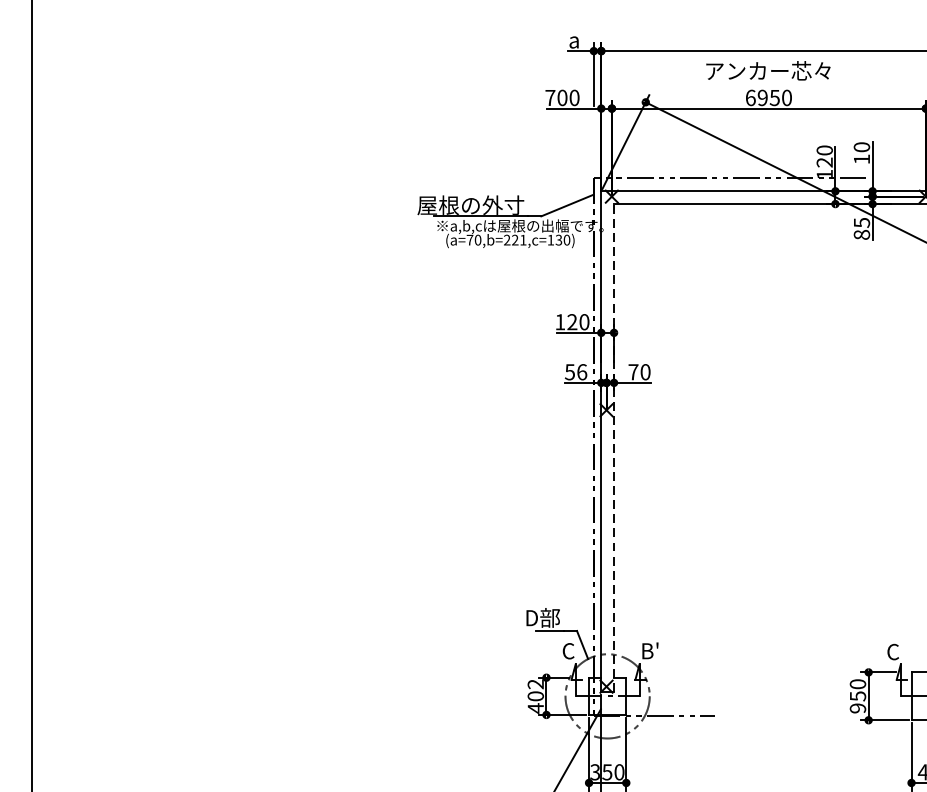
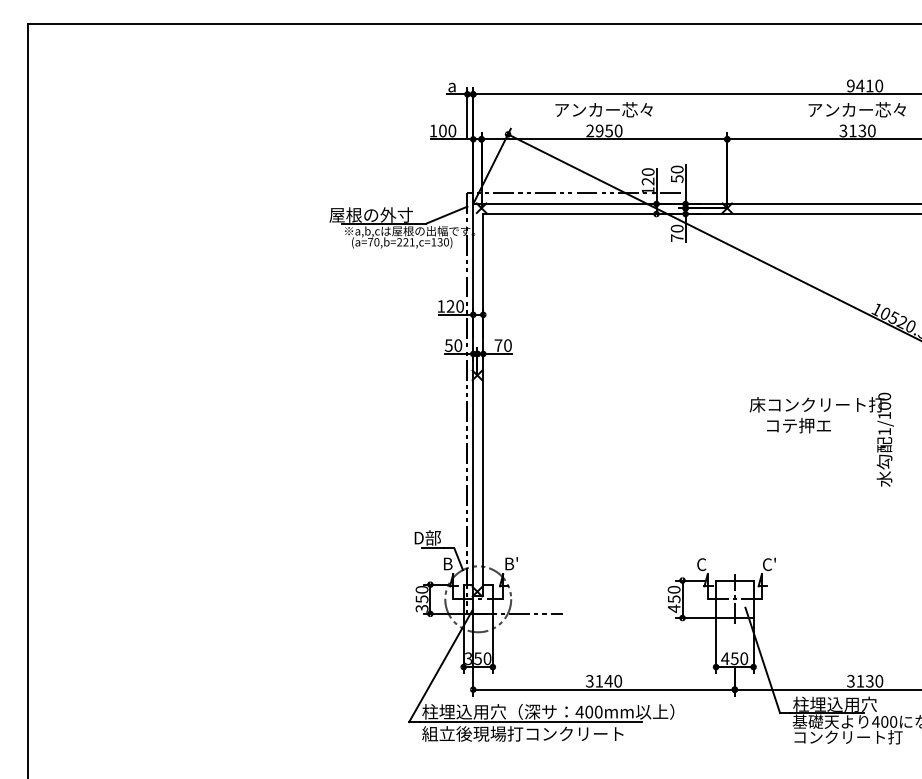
text: (550, 97) -> (433, 130), 700 -> 100
text: (751, 97) -> (590, 130), 6950 -> 2950
text: (862, 158) -> (677, 178), 10 -> 50
text: (860, 227) -> (676, 232), 85 -> 70
text: (582, 372) -> (458, 345), 56 -> 50
line: (614, 447) -> (483, 404), dashed -> solid
text: (568, 650) -> (447, 563), C -> B
text: (535, 696) -> (421, 599), 402 -> 350
text: (857, 708) -> (673, 608), 950 -> 450

